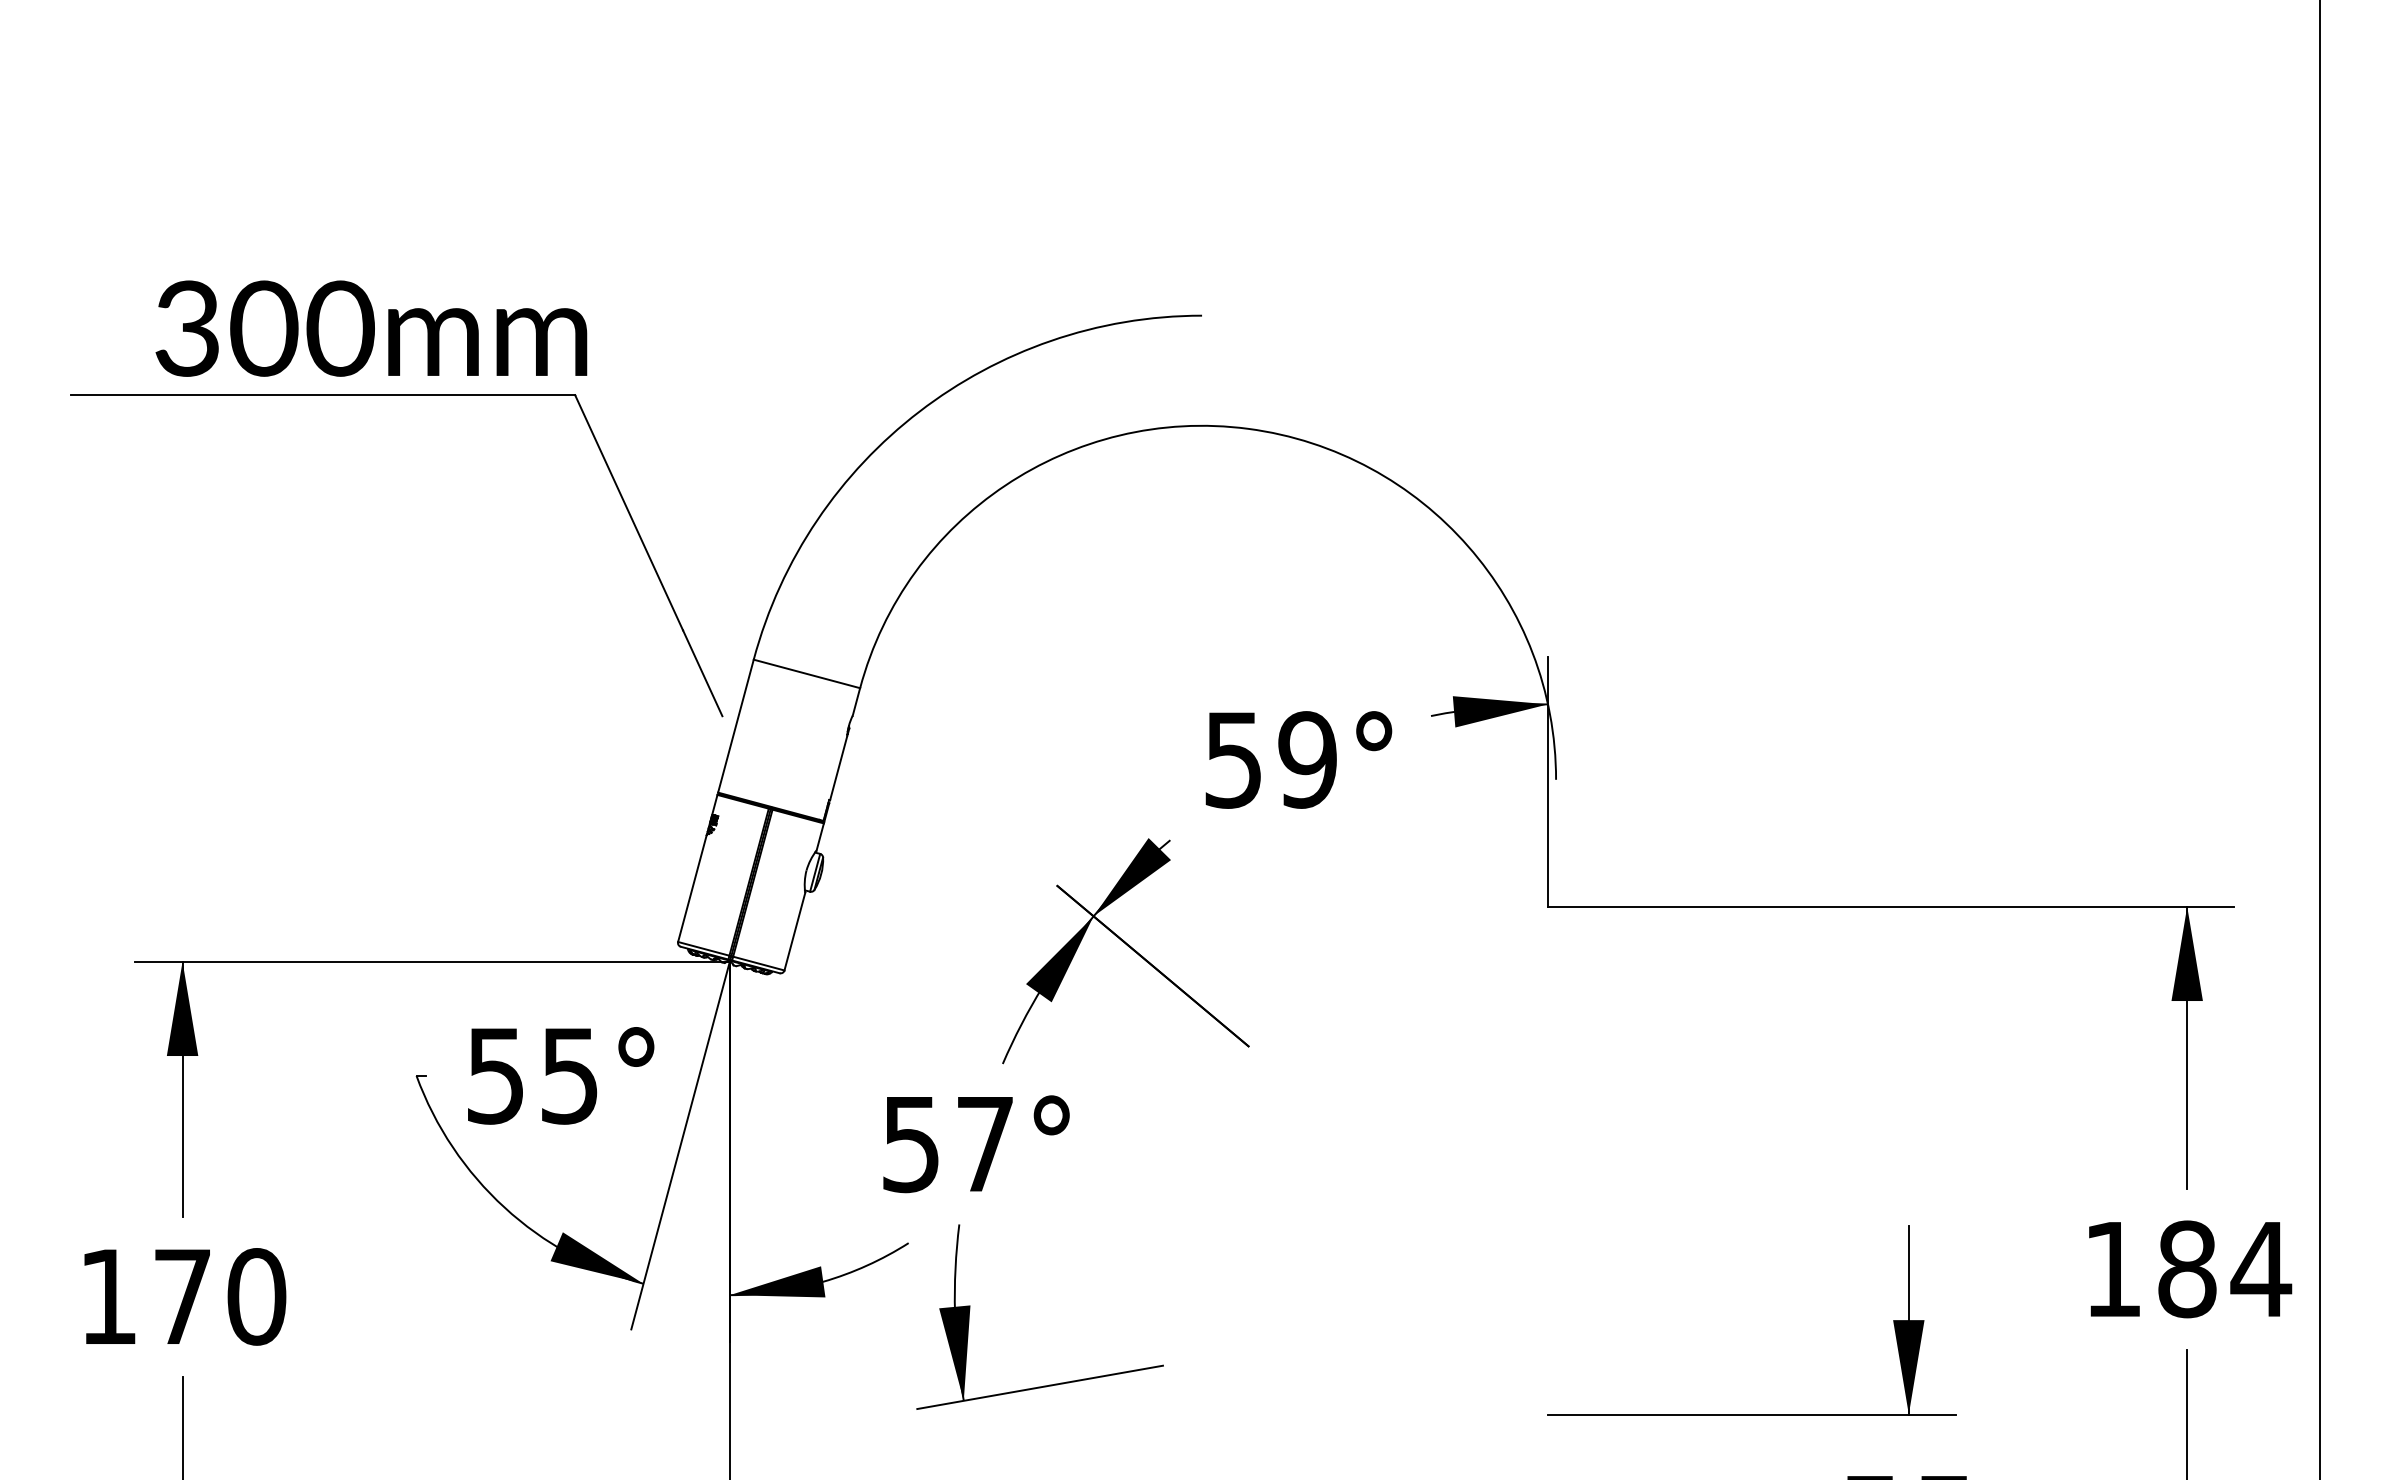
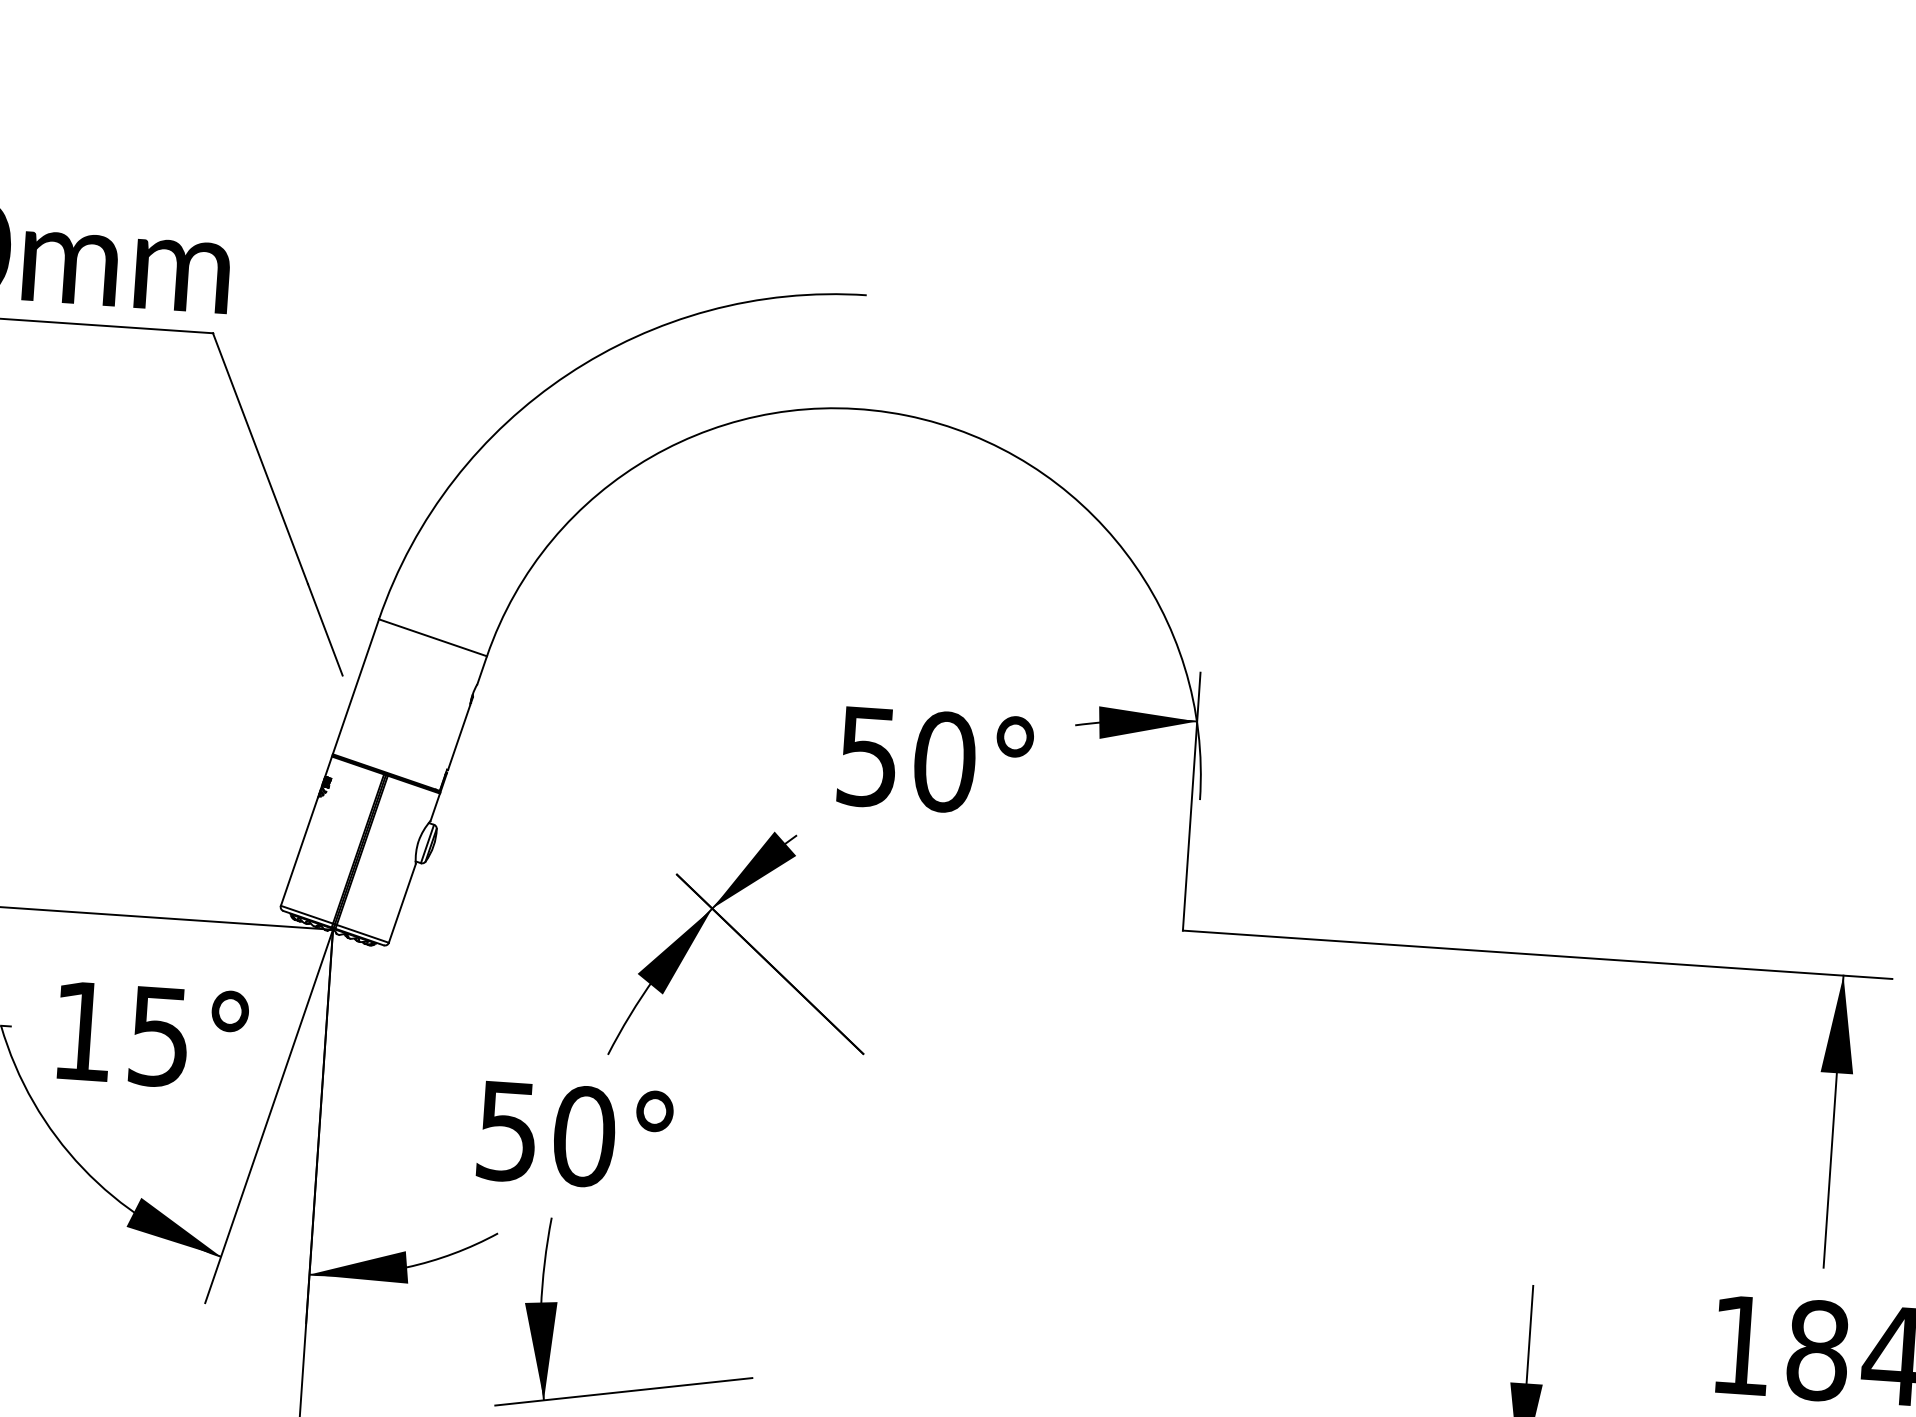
text: (1307, 759) -> (944, 761), 59° -> 50°
text: (495, 1076) -> (82, 1032), 55° -> 15°
text: (985, 1144) -> (584, 1136), 57° -> 50°

